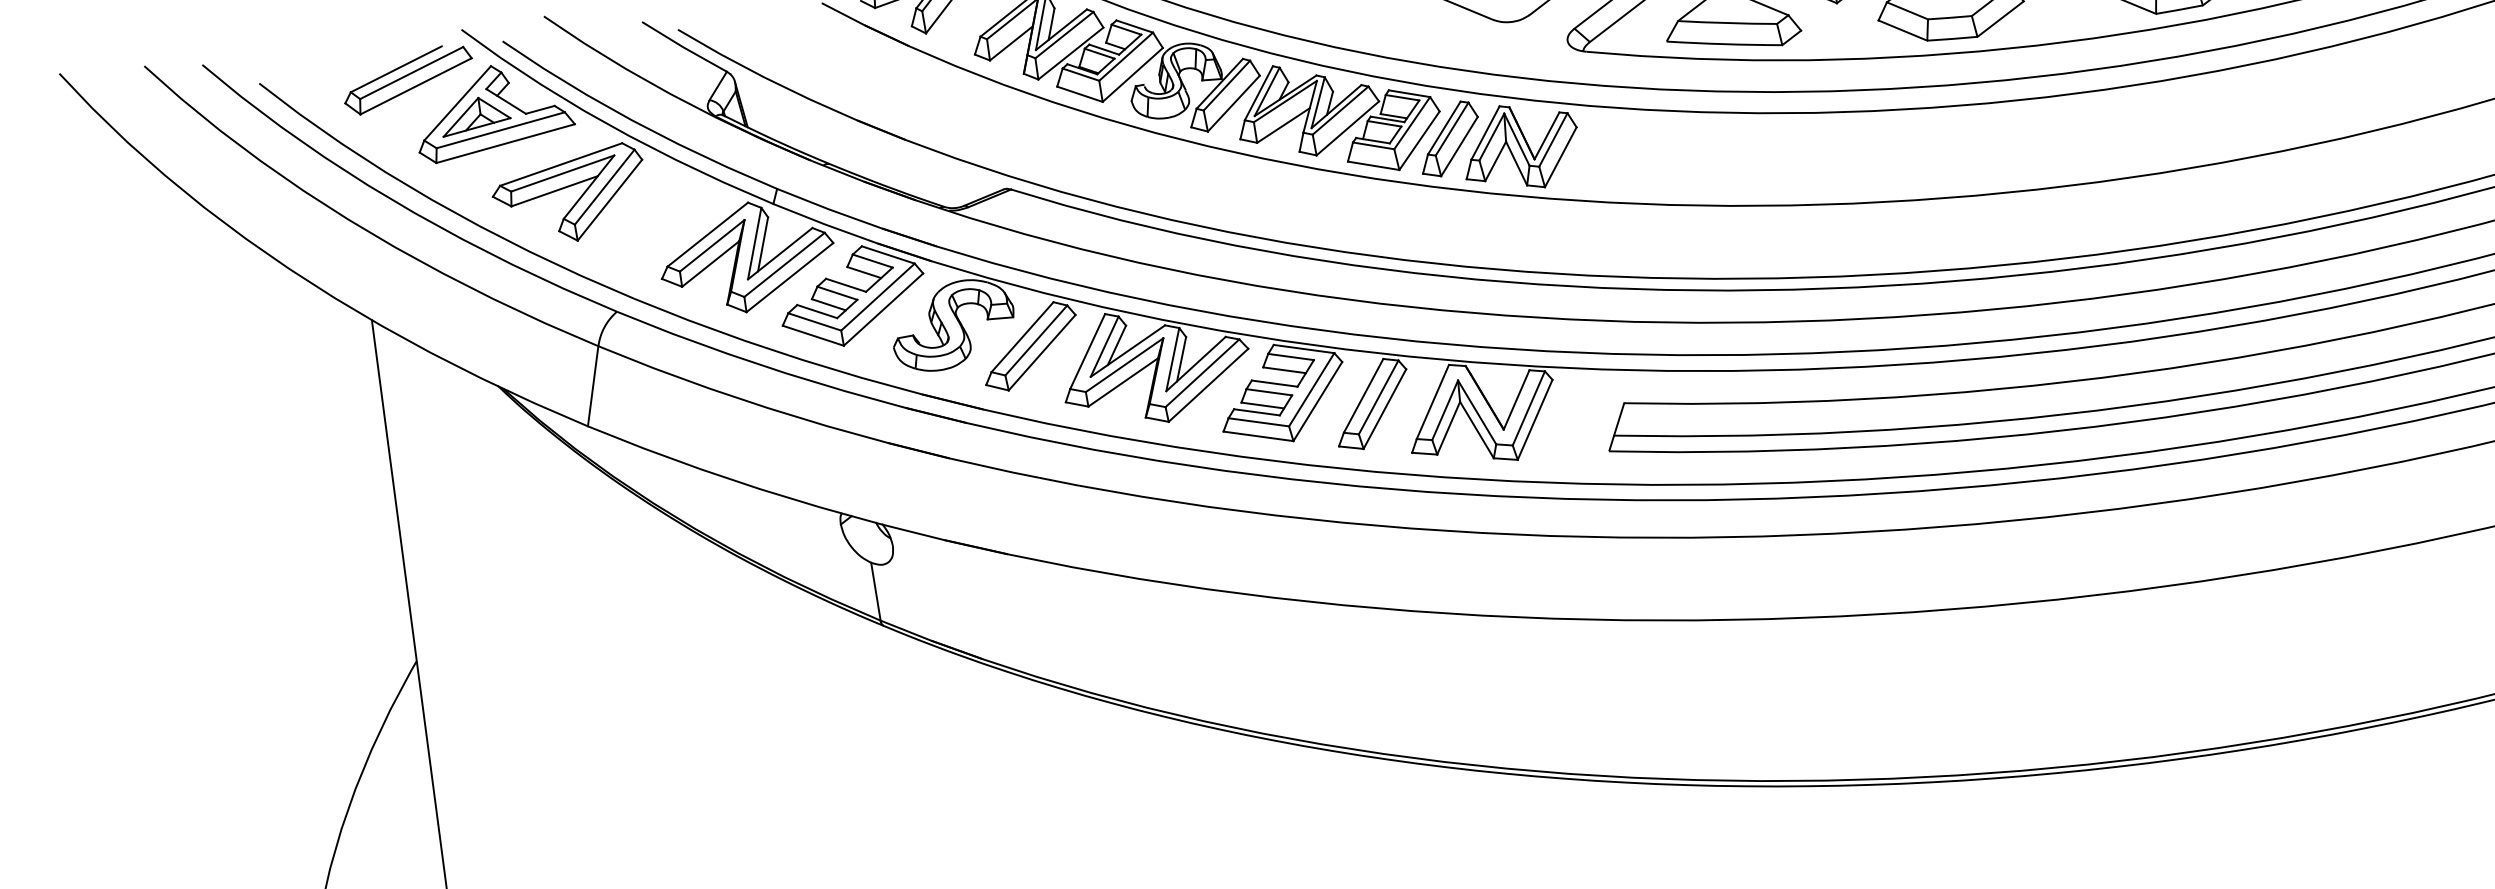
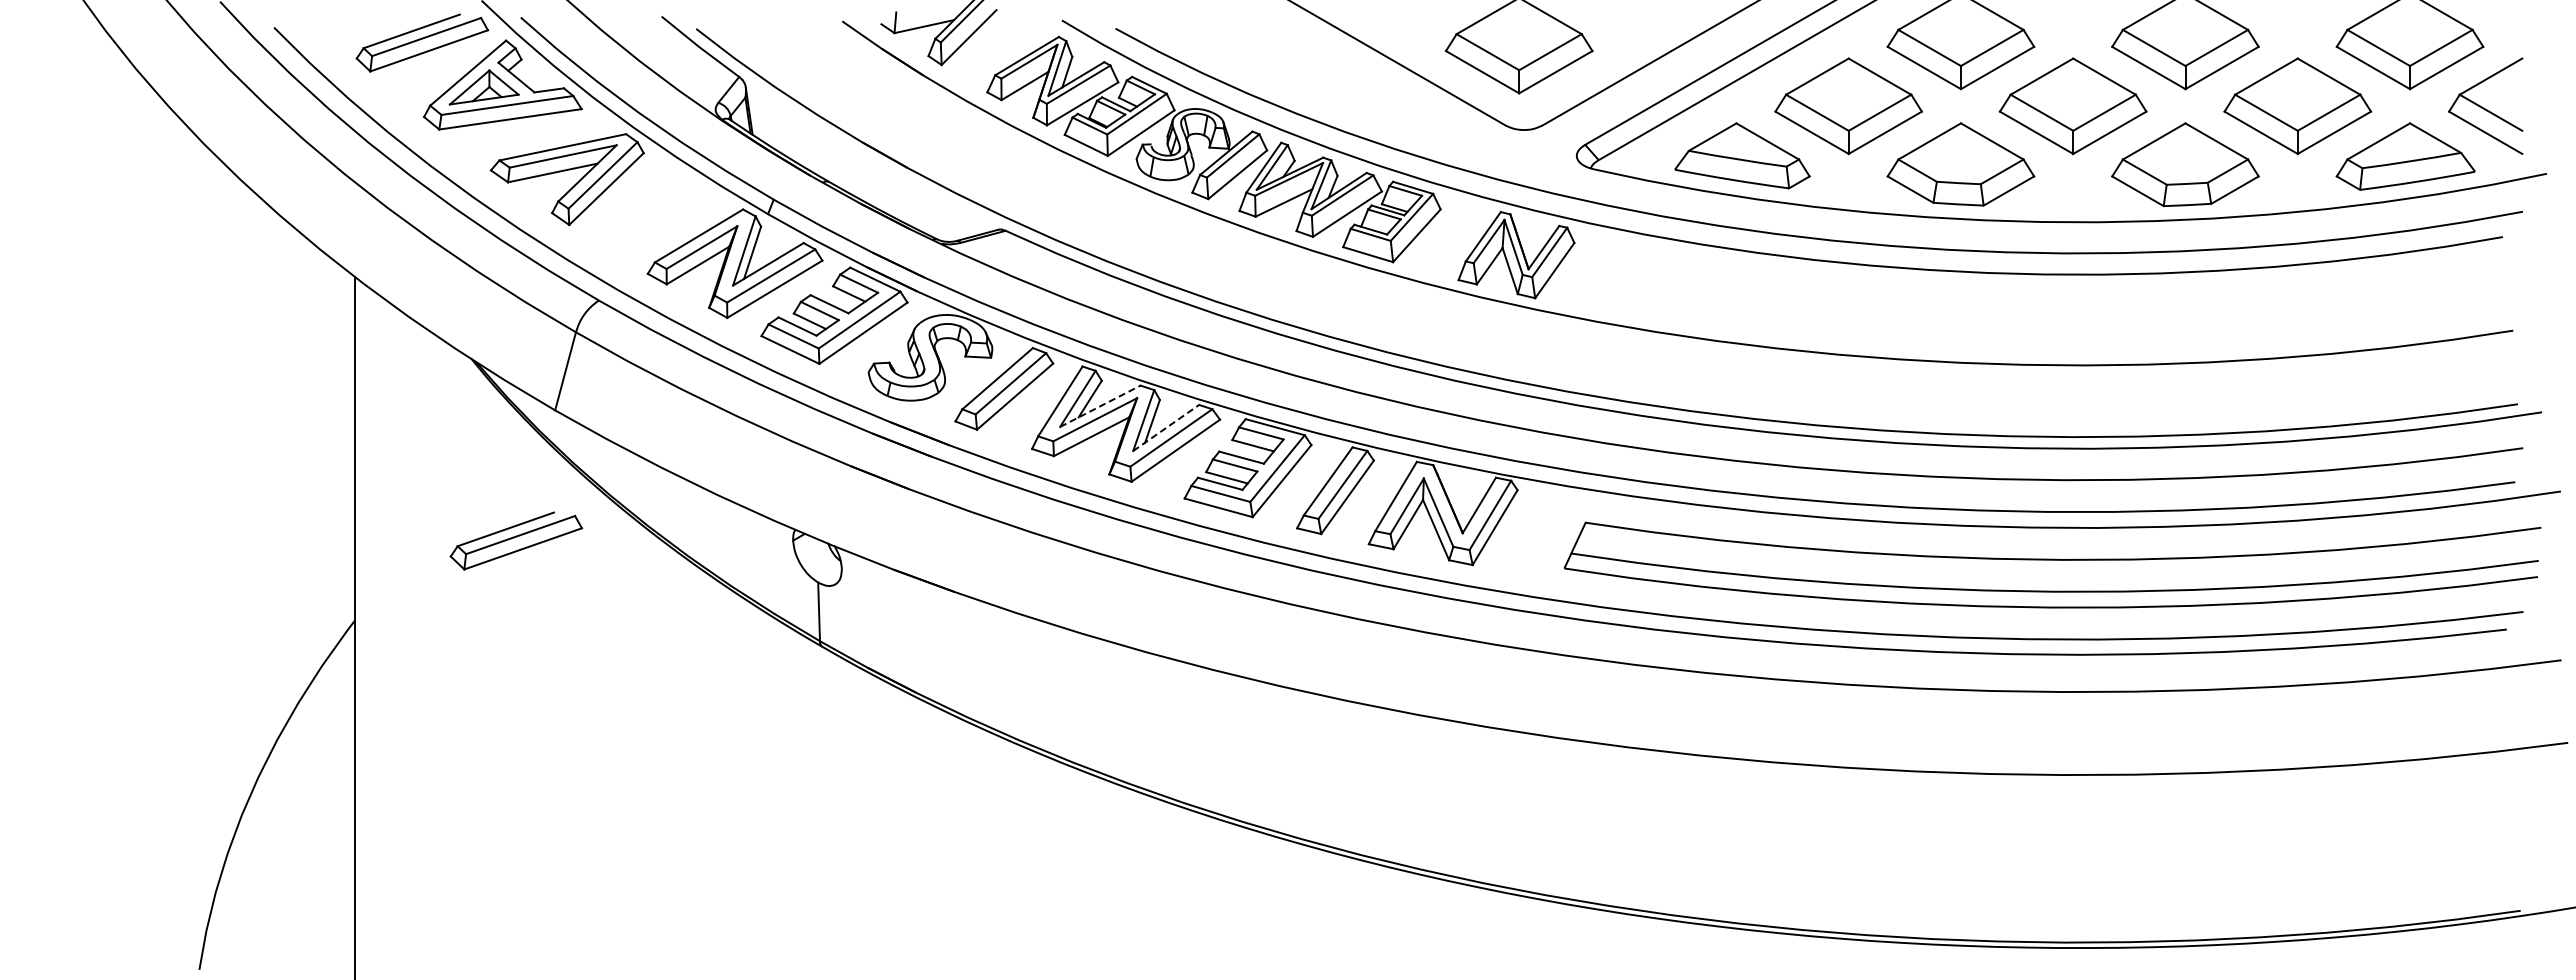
part: (1449, 138) -> (1446, 237), removed
line: (1128, 351) -> (1100, 406), solid -> dashed
line: (1196, 363) -> (1166, 427), solid -> dashed
part: (566, 560) -> (516, 540), added

